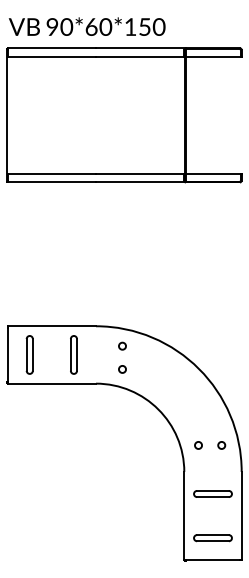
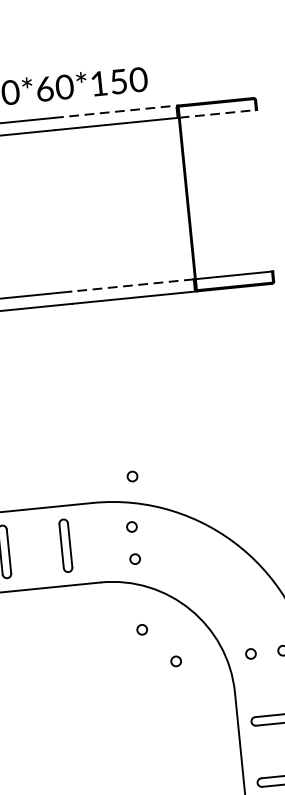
line: (141, 48) -> (117, 111), solid -> dashed
line: (213, 57) -> (218, 114), solid -> dashed
line: (139, 173) -> (131, 285), solid -> dashed
circle: (126, 309) -> (132, 475), added
circle: (122, 420) -> (142, 629), added
circle: (144, 445) -> (176, 661), added

